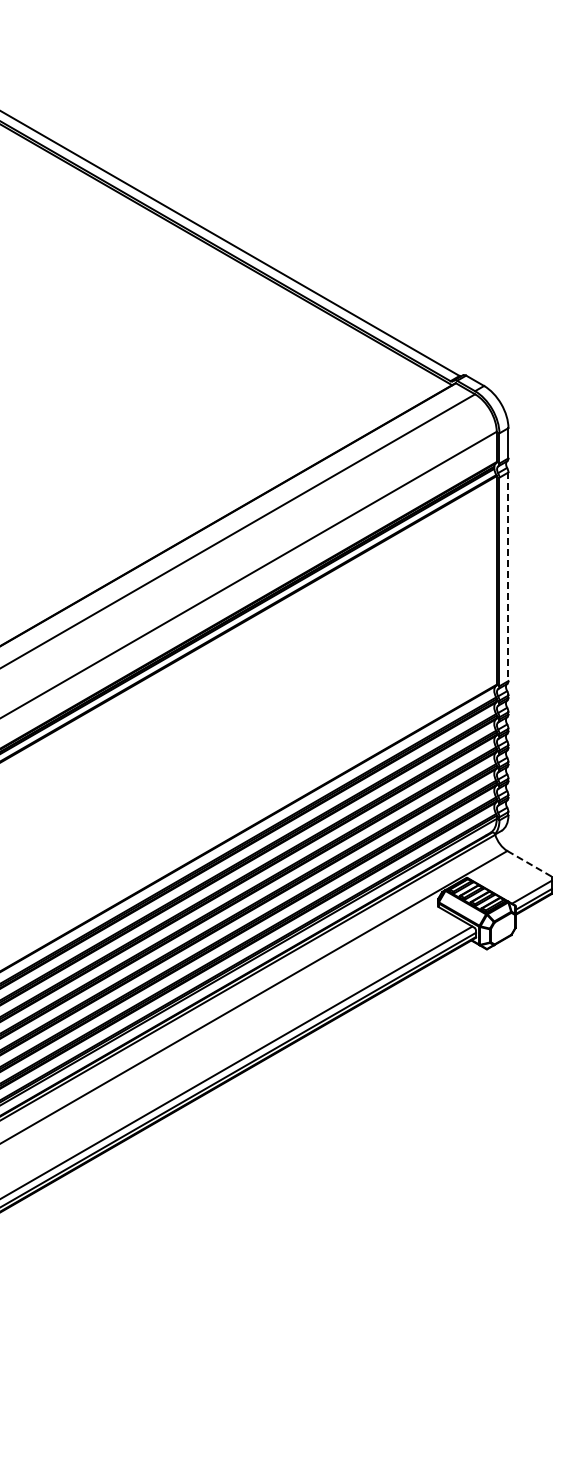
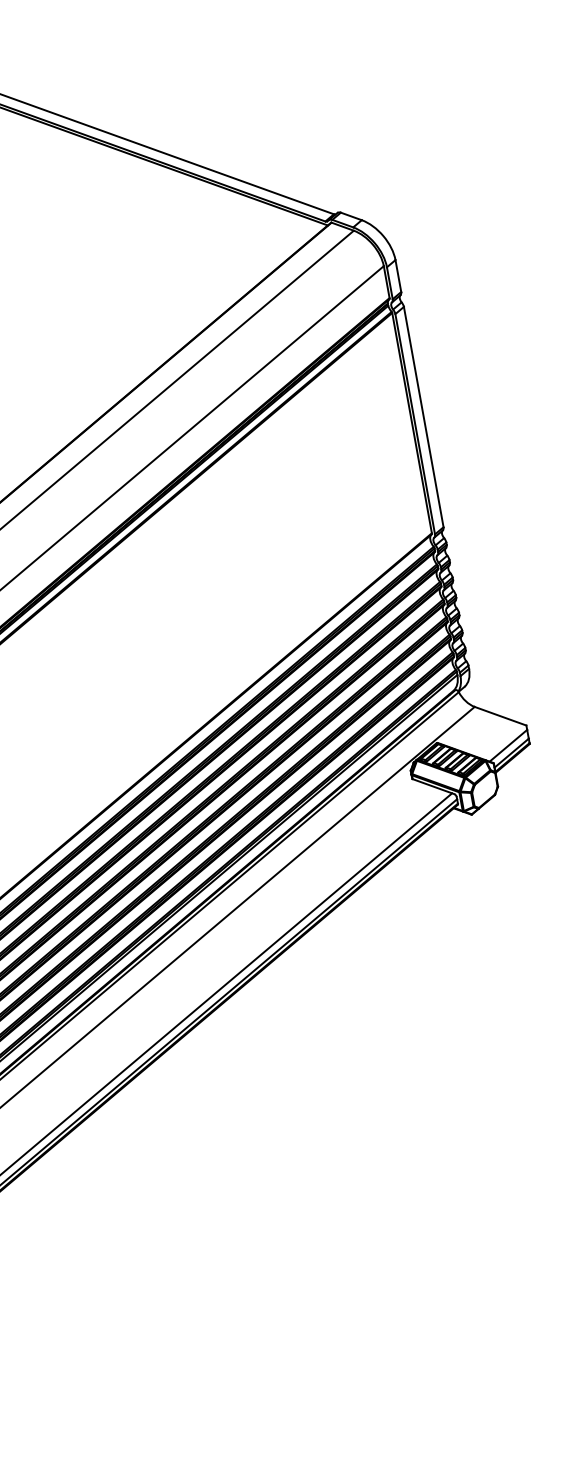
line: (508, 577) -> (423, 417), dashed -> solid
line: (529, 863) -> (500, 715), dashed -> solid

